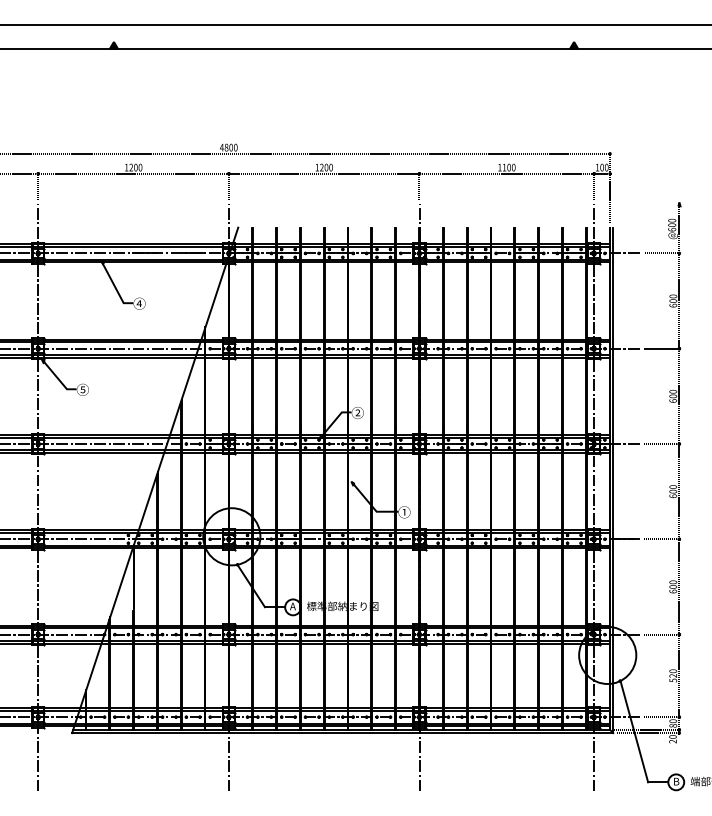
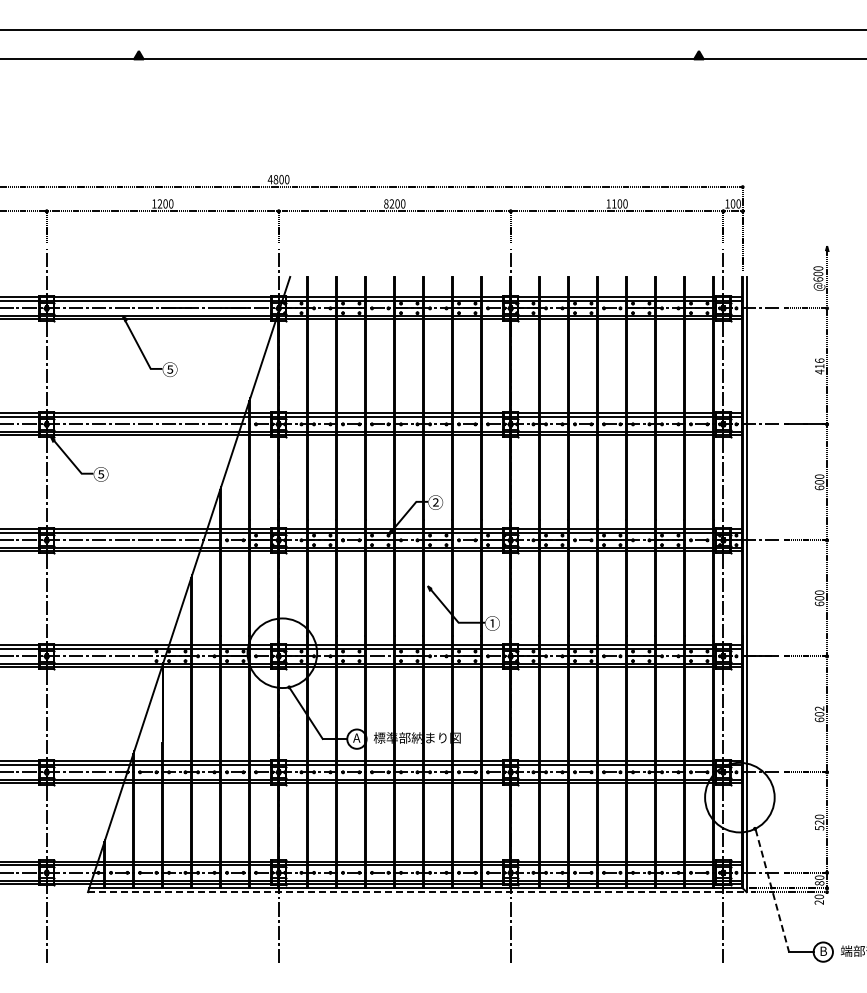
text: (317, 167) -> (386, 203), 1200 -> 8200
text: (673, 301) -> (819, 366), 600 -> 416
text: (139, 303) -> (169, 369), ④ -> ⑤
text: (673, 582) -> (819, 708), 600 -> 602
line: (634, 731) -> (772, 890), solid -> dashed
line: (342, 733) -> (417, 892), solid -> dashed

